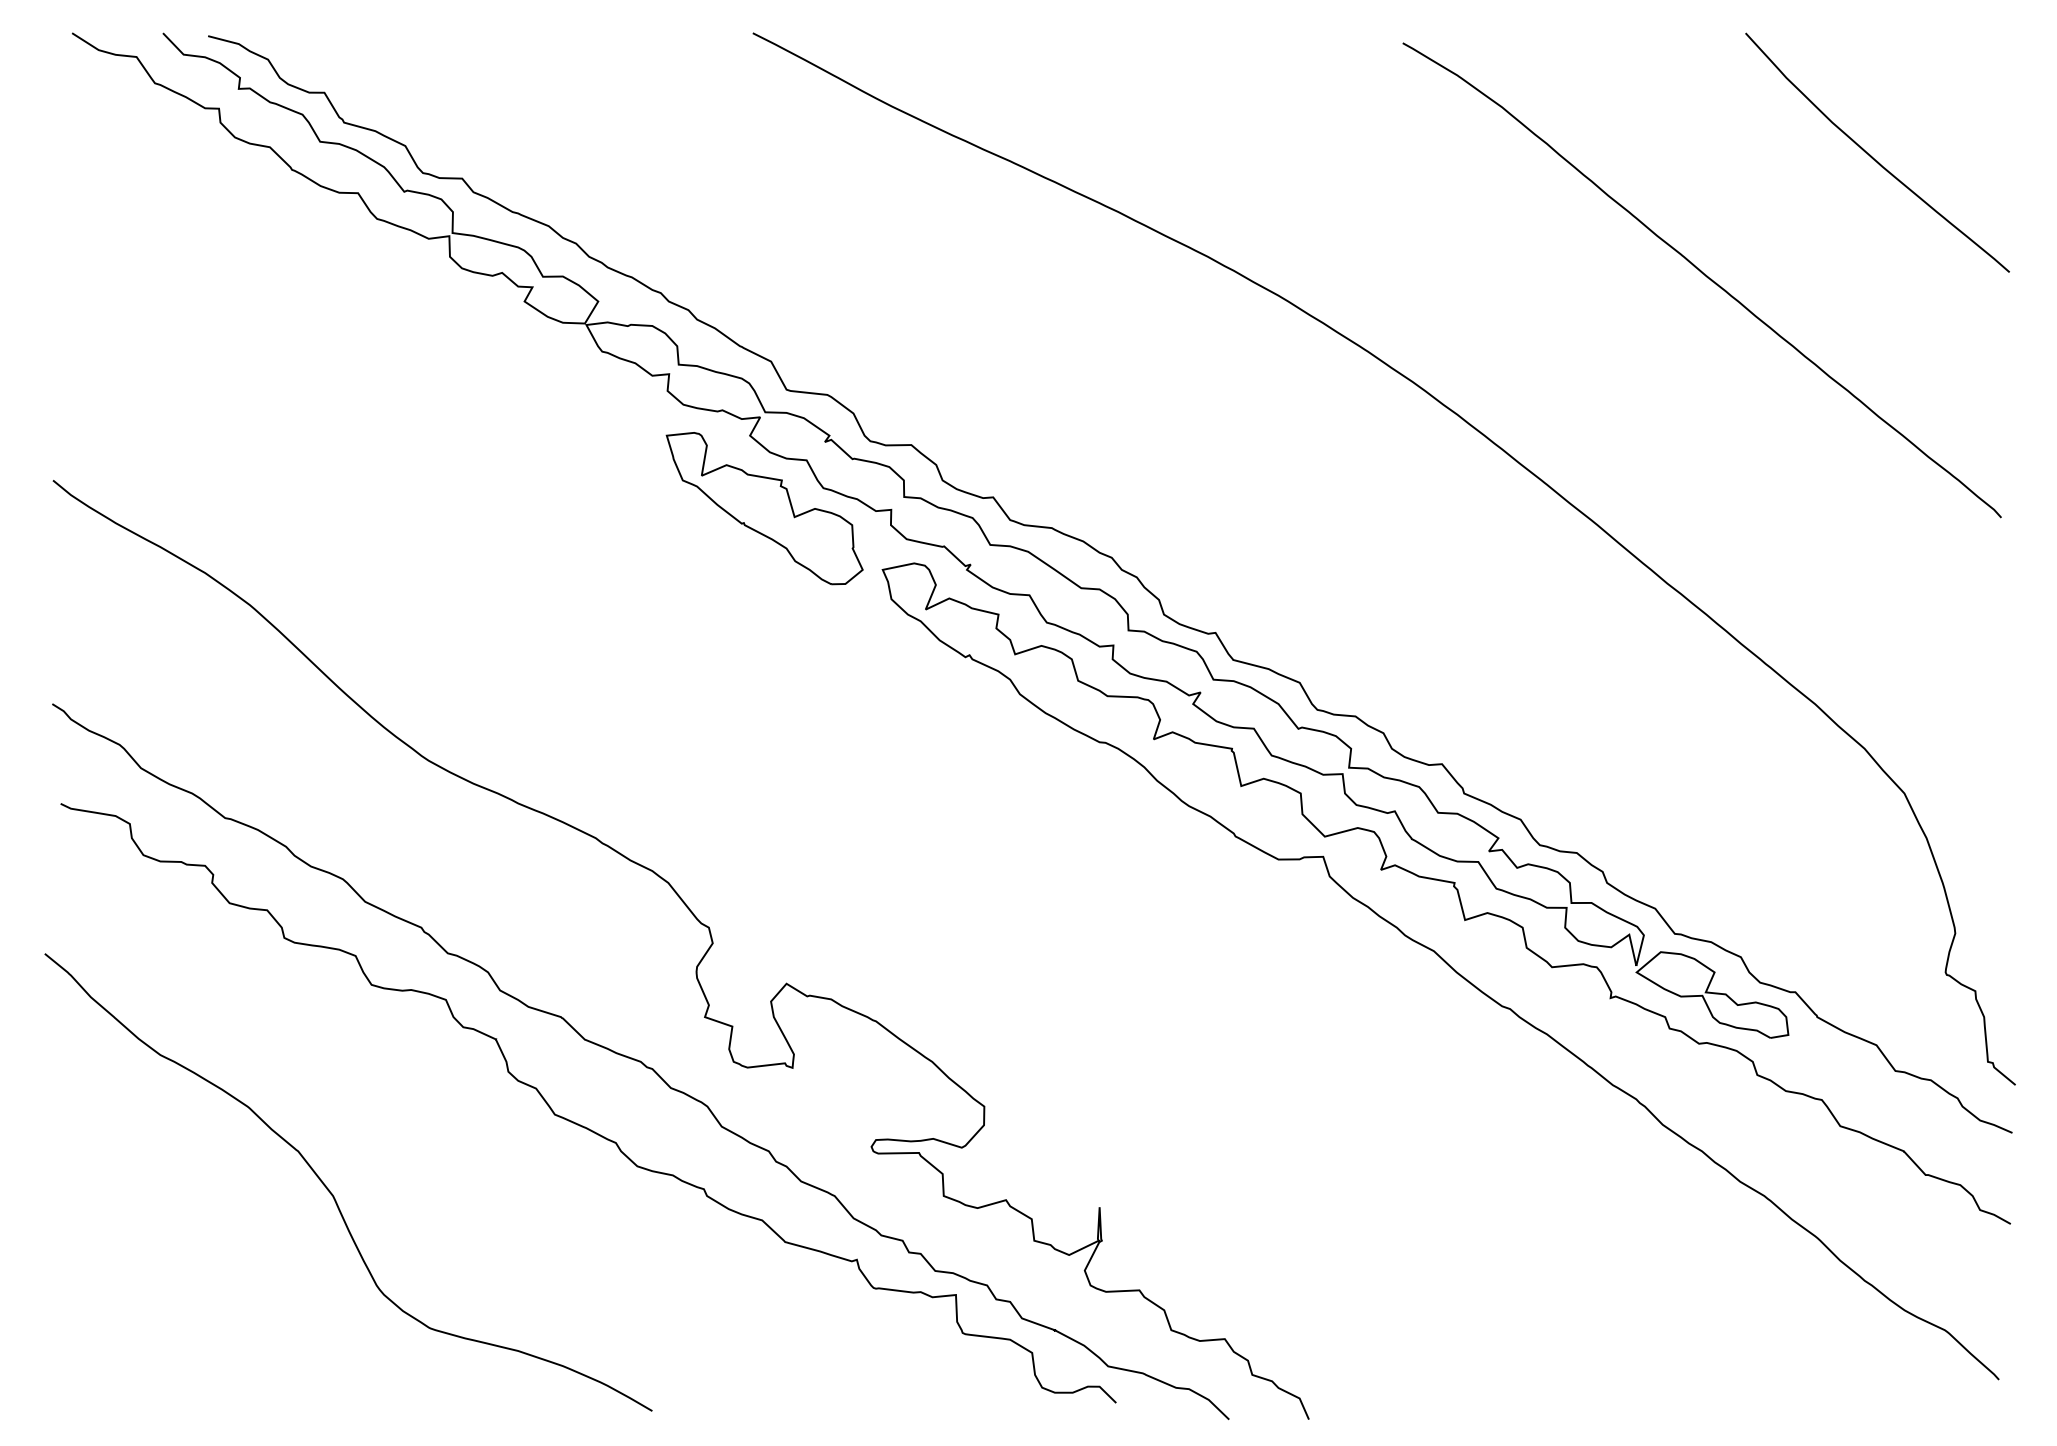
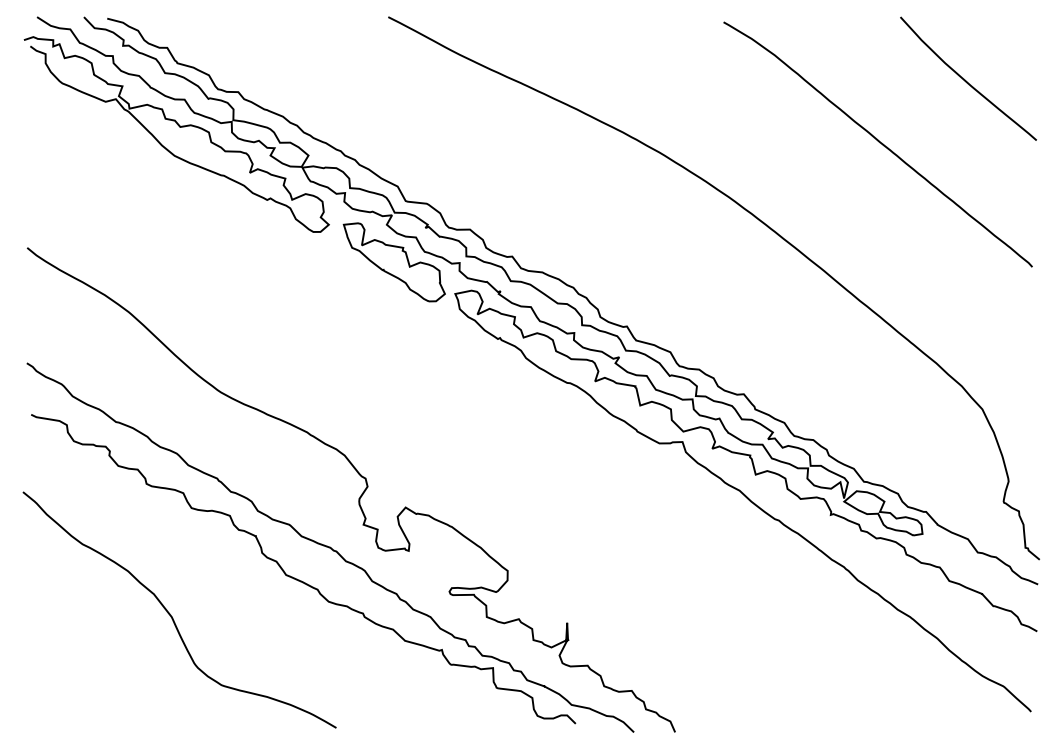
curve: (348, 247) -> (179, 127), added

